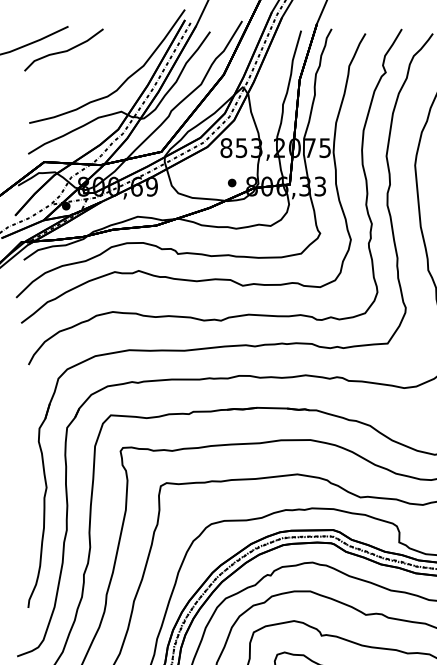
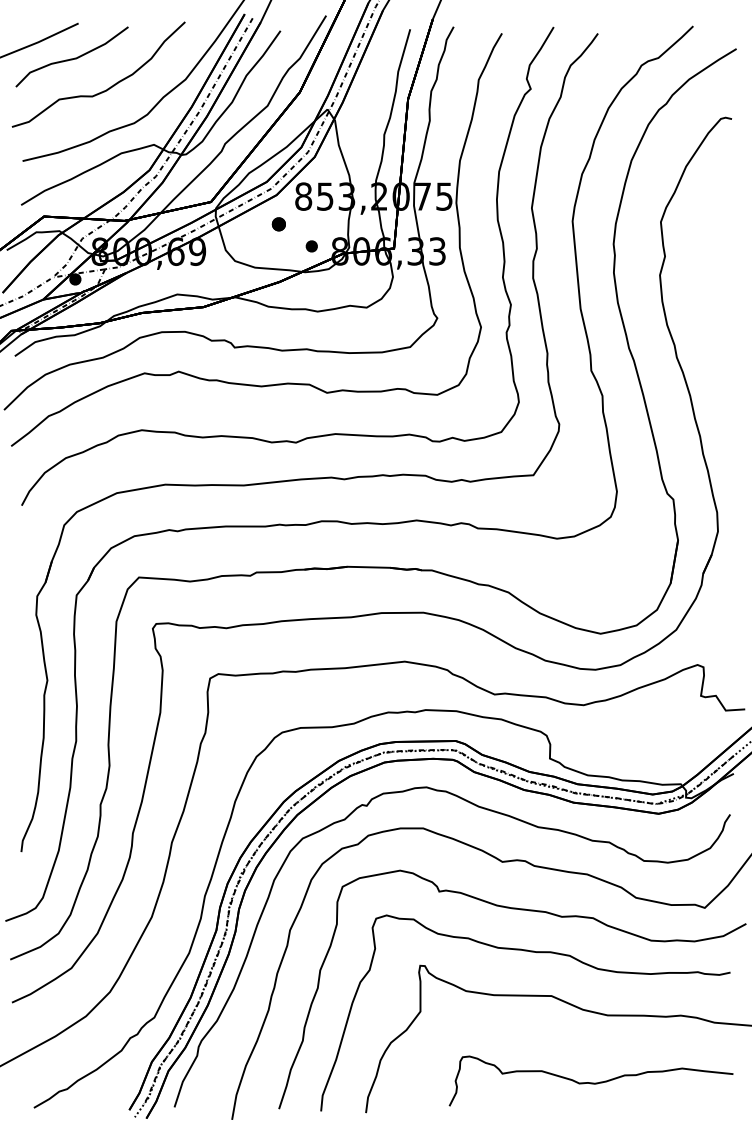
curve: (88, 72) -> (107, 88), added
part: (208, 167) -> (278, 224), added

